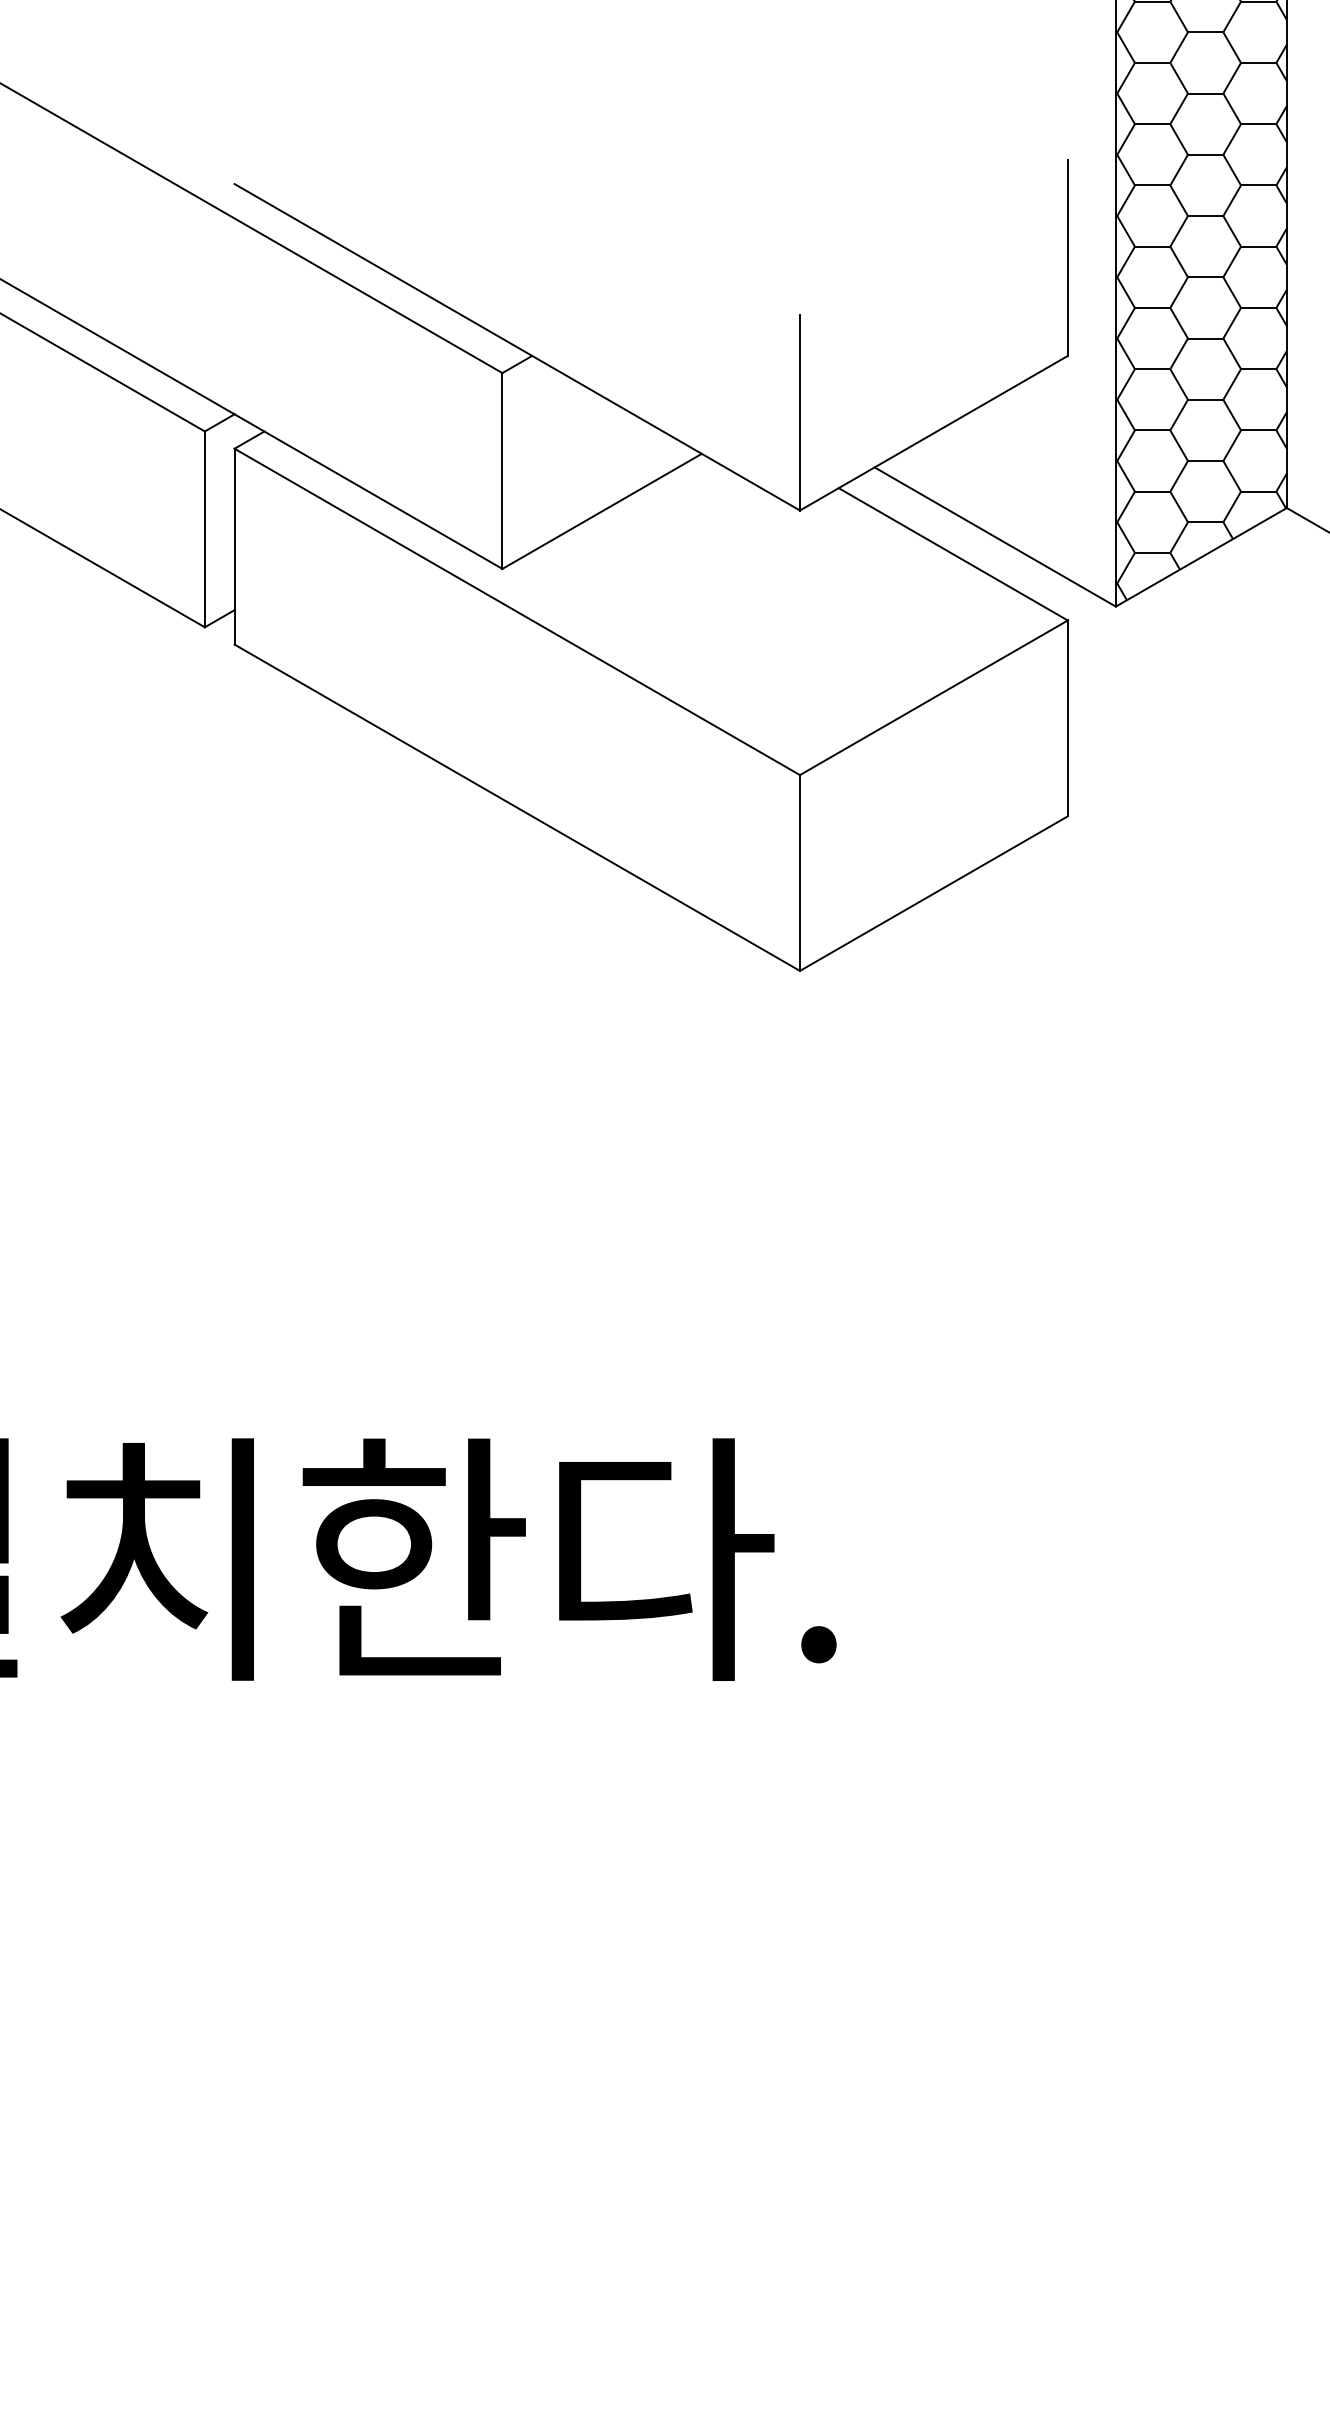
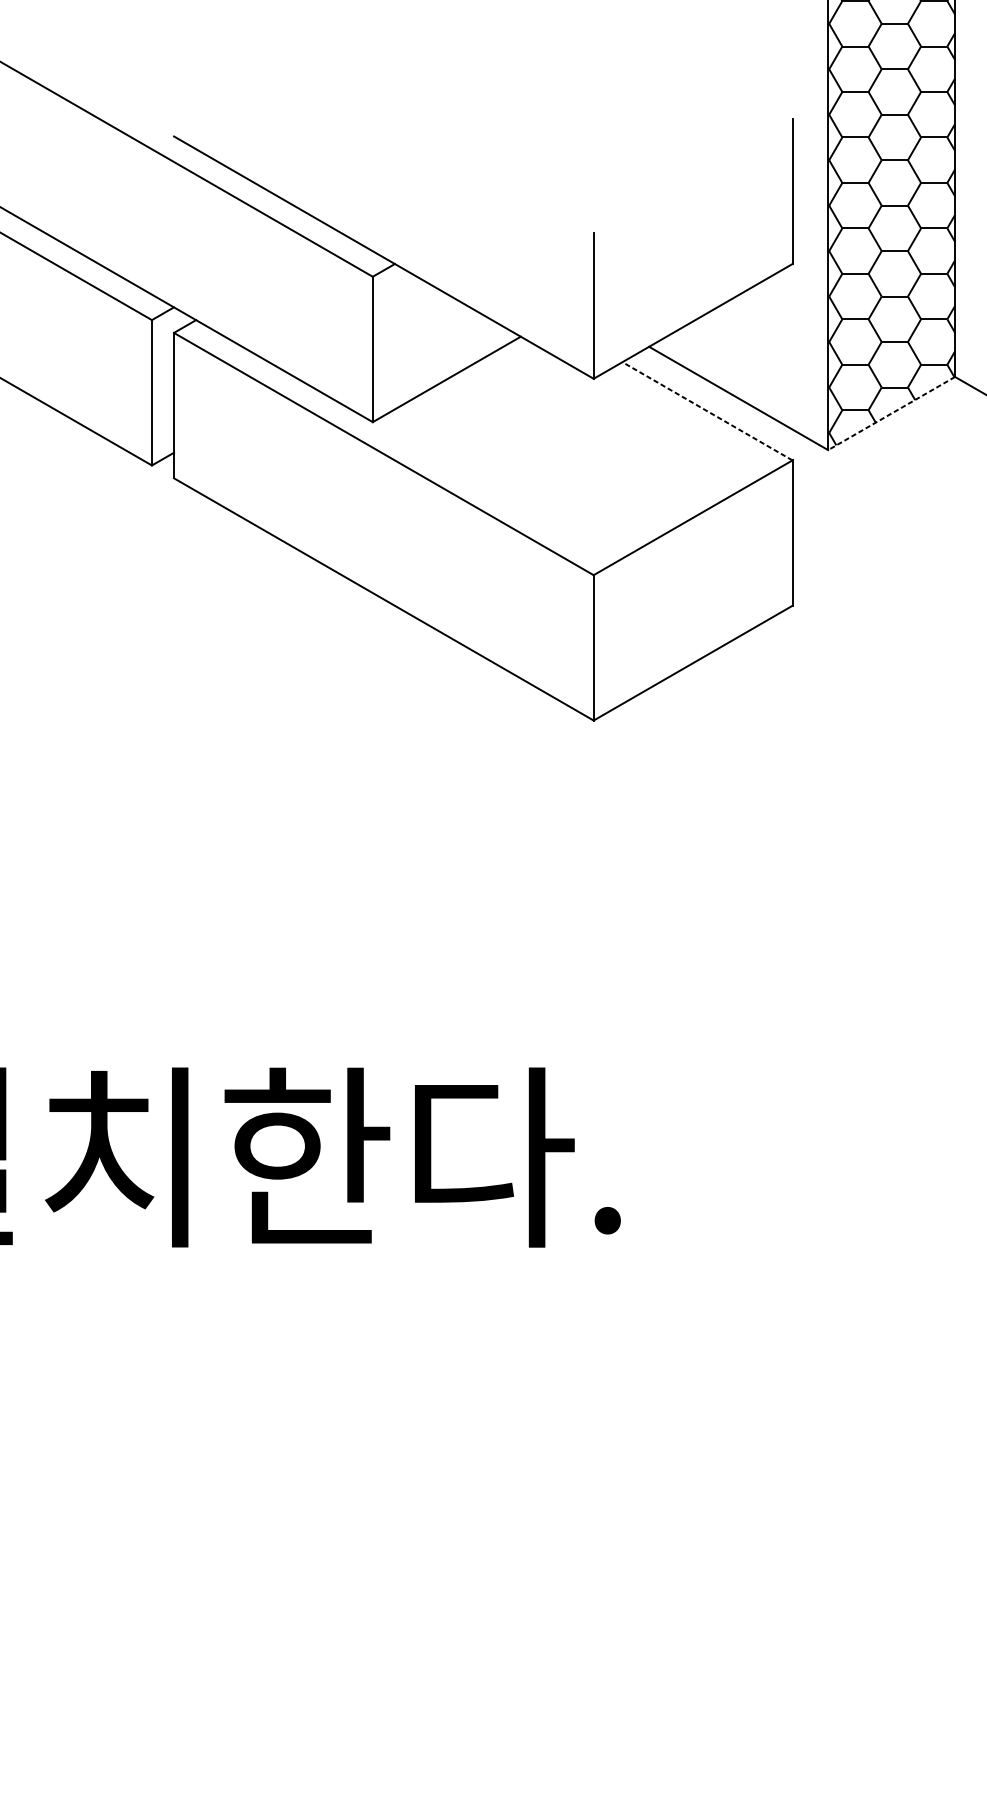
line: (952, 554) -> (706, 411), solid -> dashed
line: (1201, 557) -> (891, 413), solid -> dashed

